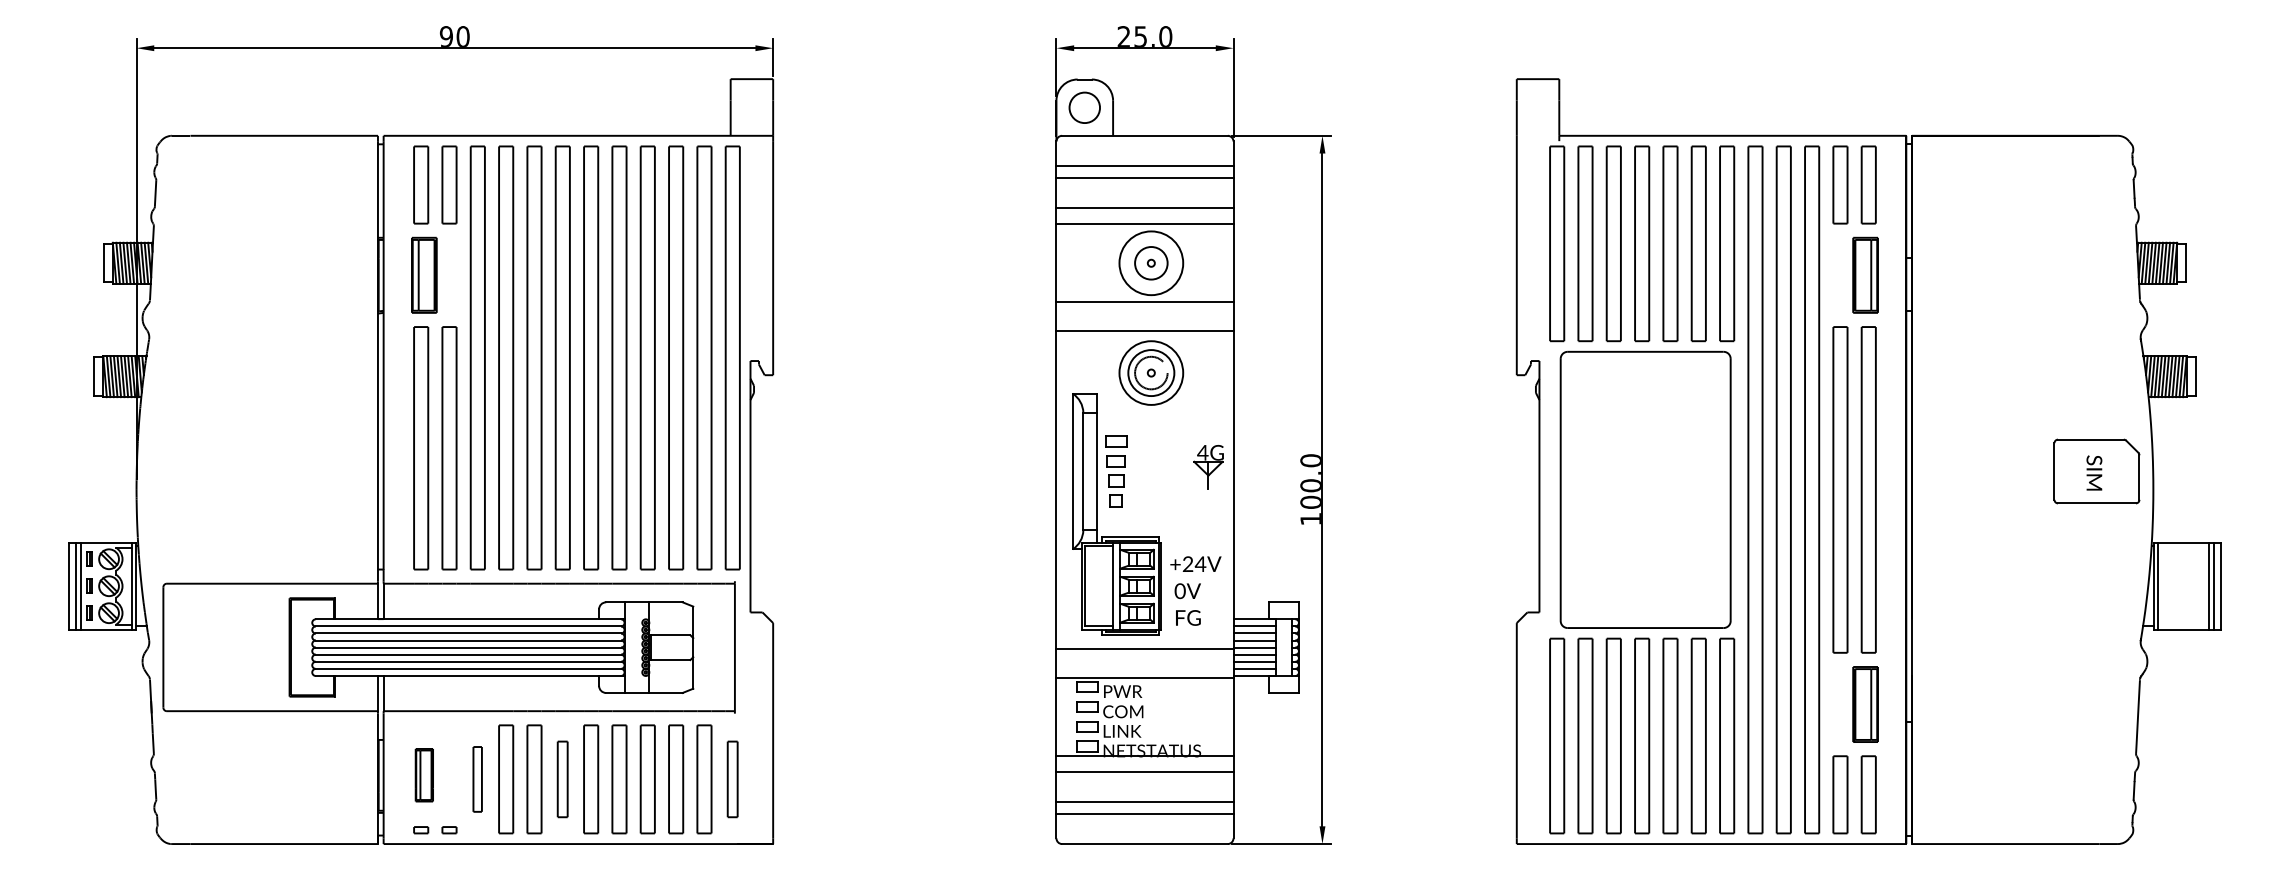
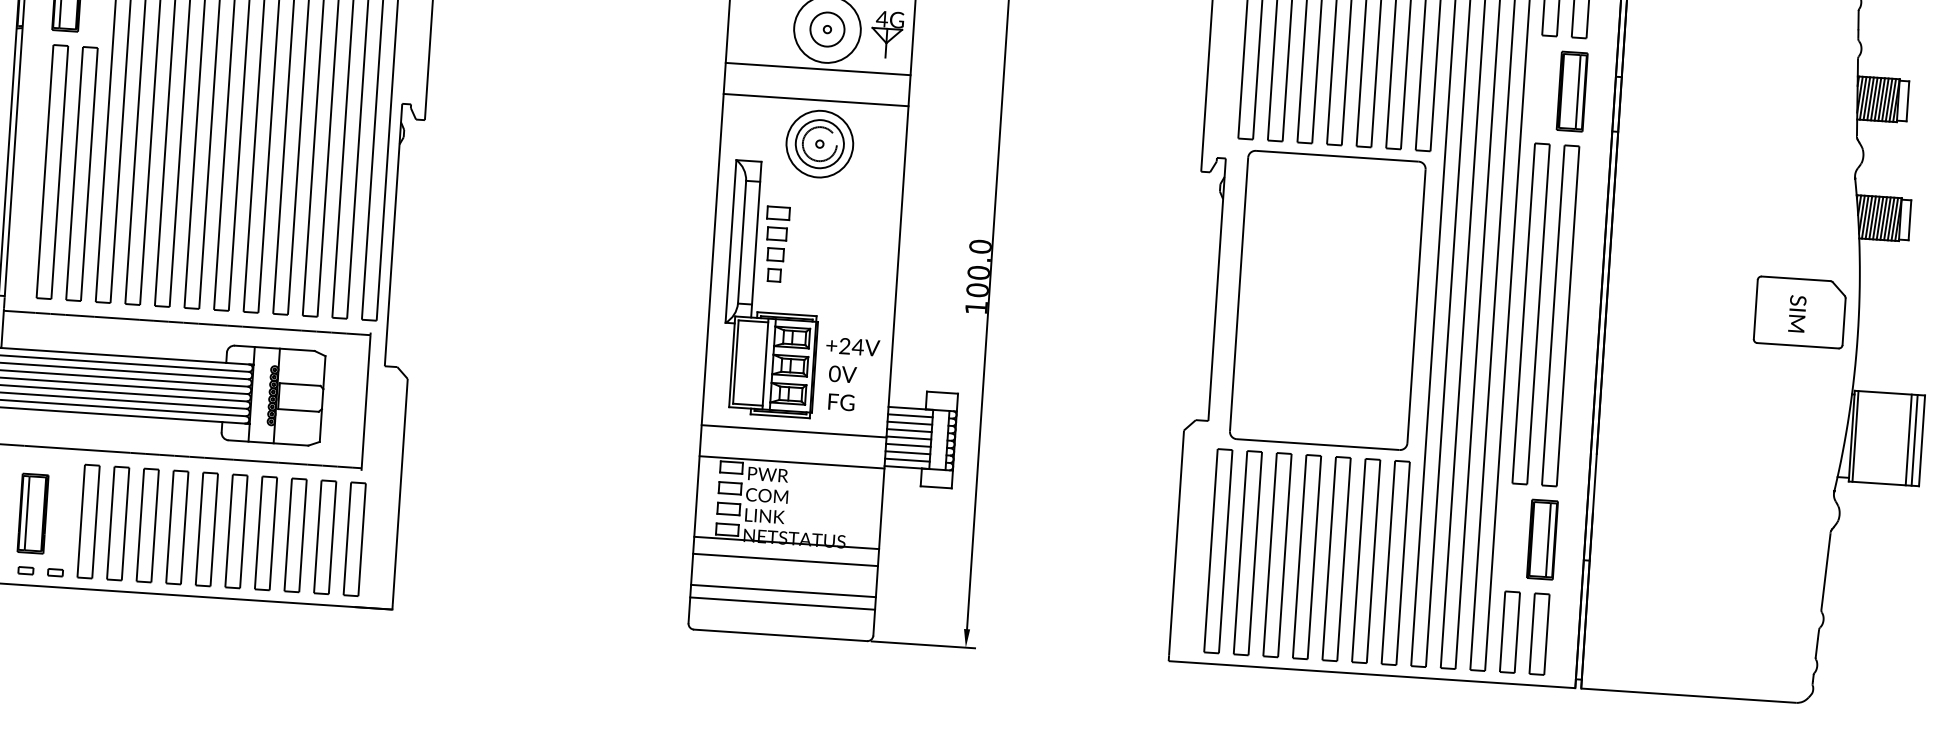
part: (1208, 467) -> (887, 34), moved
part: (424, 774) -> (33, 512), size x1.43
part: (477, 779) -> (88, 521), size x1.67
part: (562, 779) -> (176, 527), size x1.43
part: (732, 779) -> (354, 539), size x1.43

